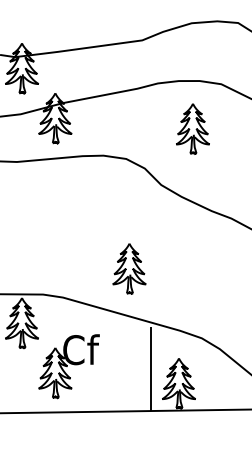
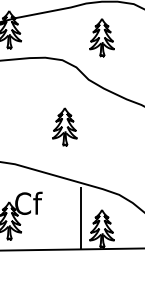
part: (192, 128) -> (101, 37), moved
part: (129, 268) -> (64, 126), moved

